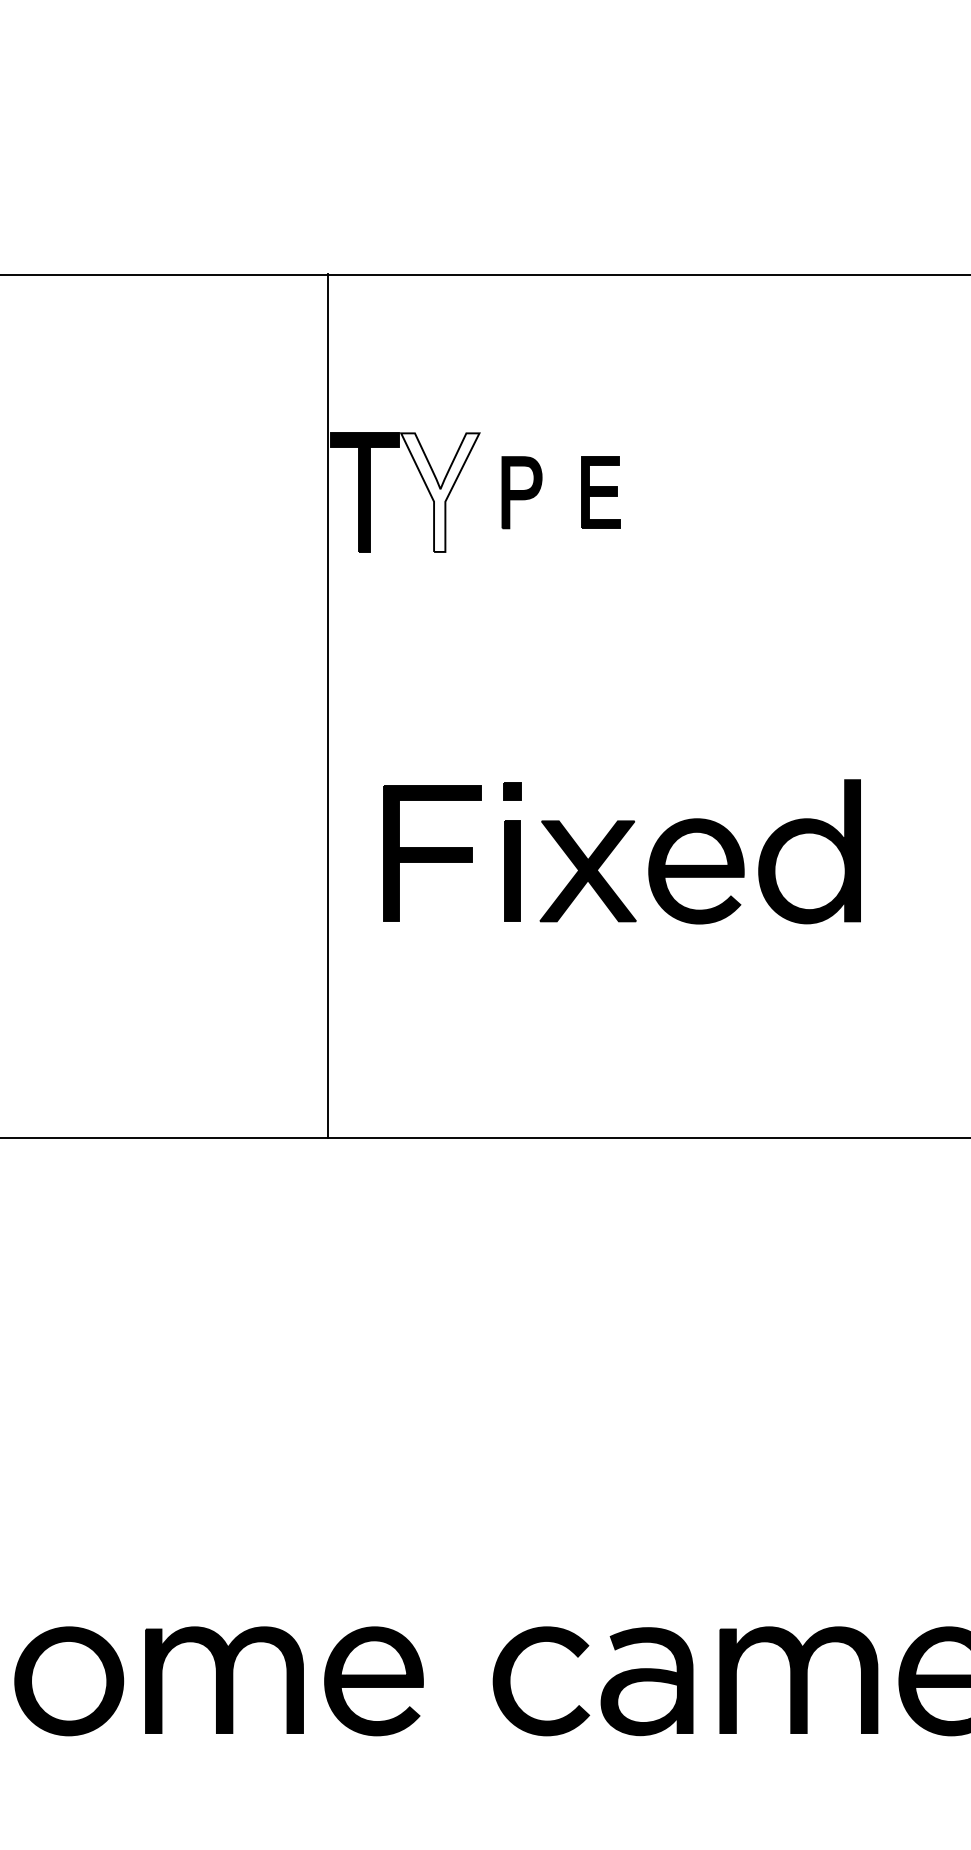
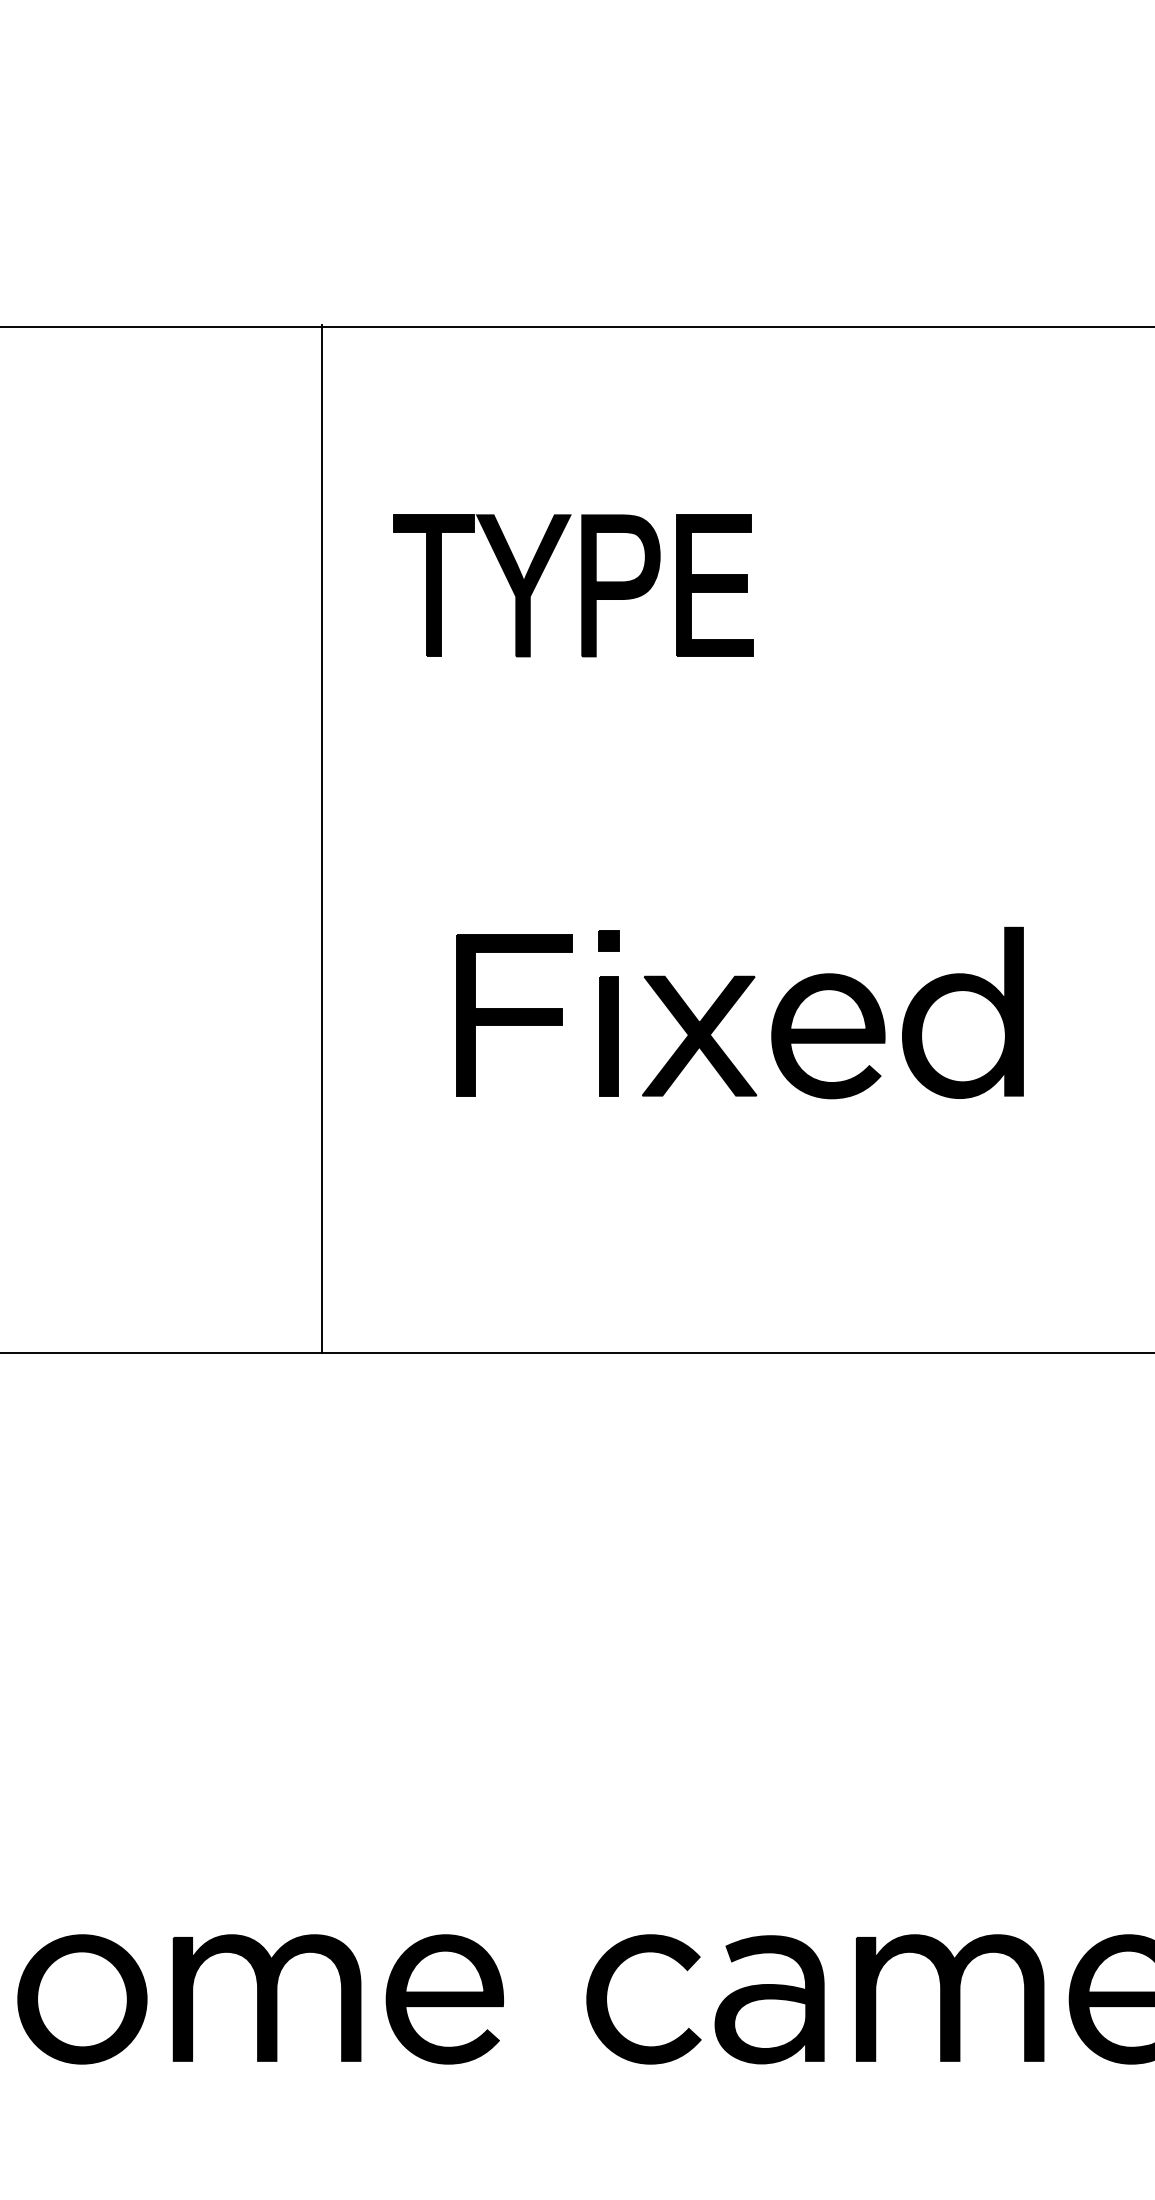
fill: (440, 492) -> (523, 585), added
part: (521, 492) -> (620, 585), size x1.67
part: (600, 492) -> (714, 585), size x1.67
line: (328, 705) -> (322, 839), moved

